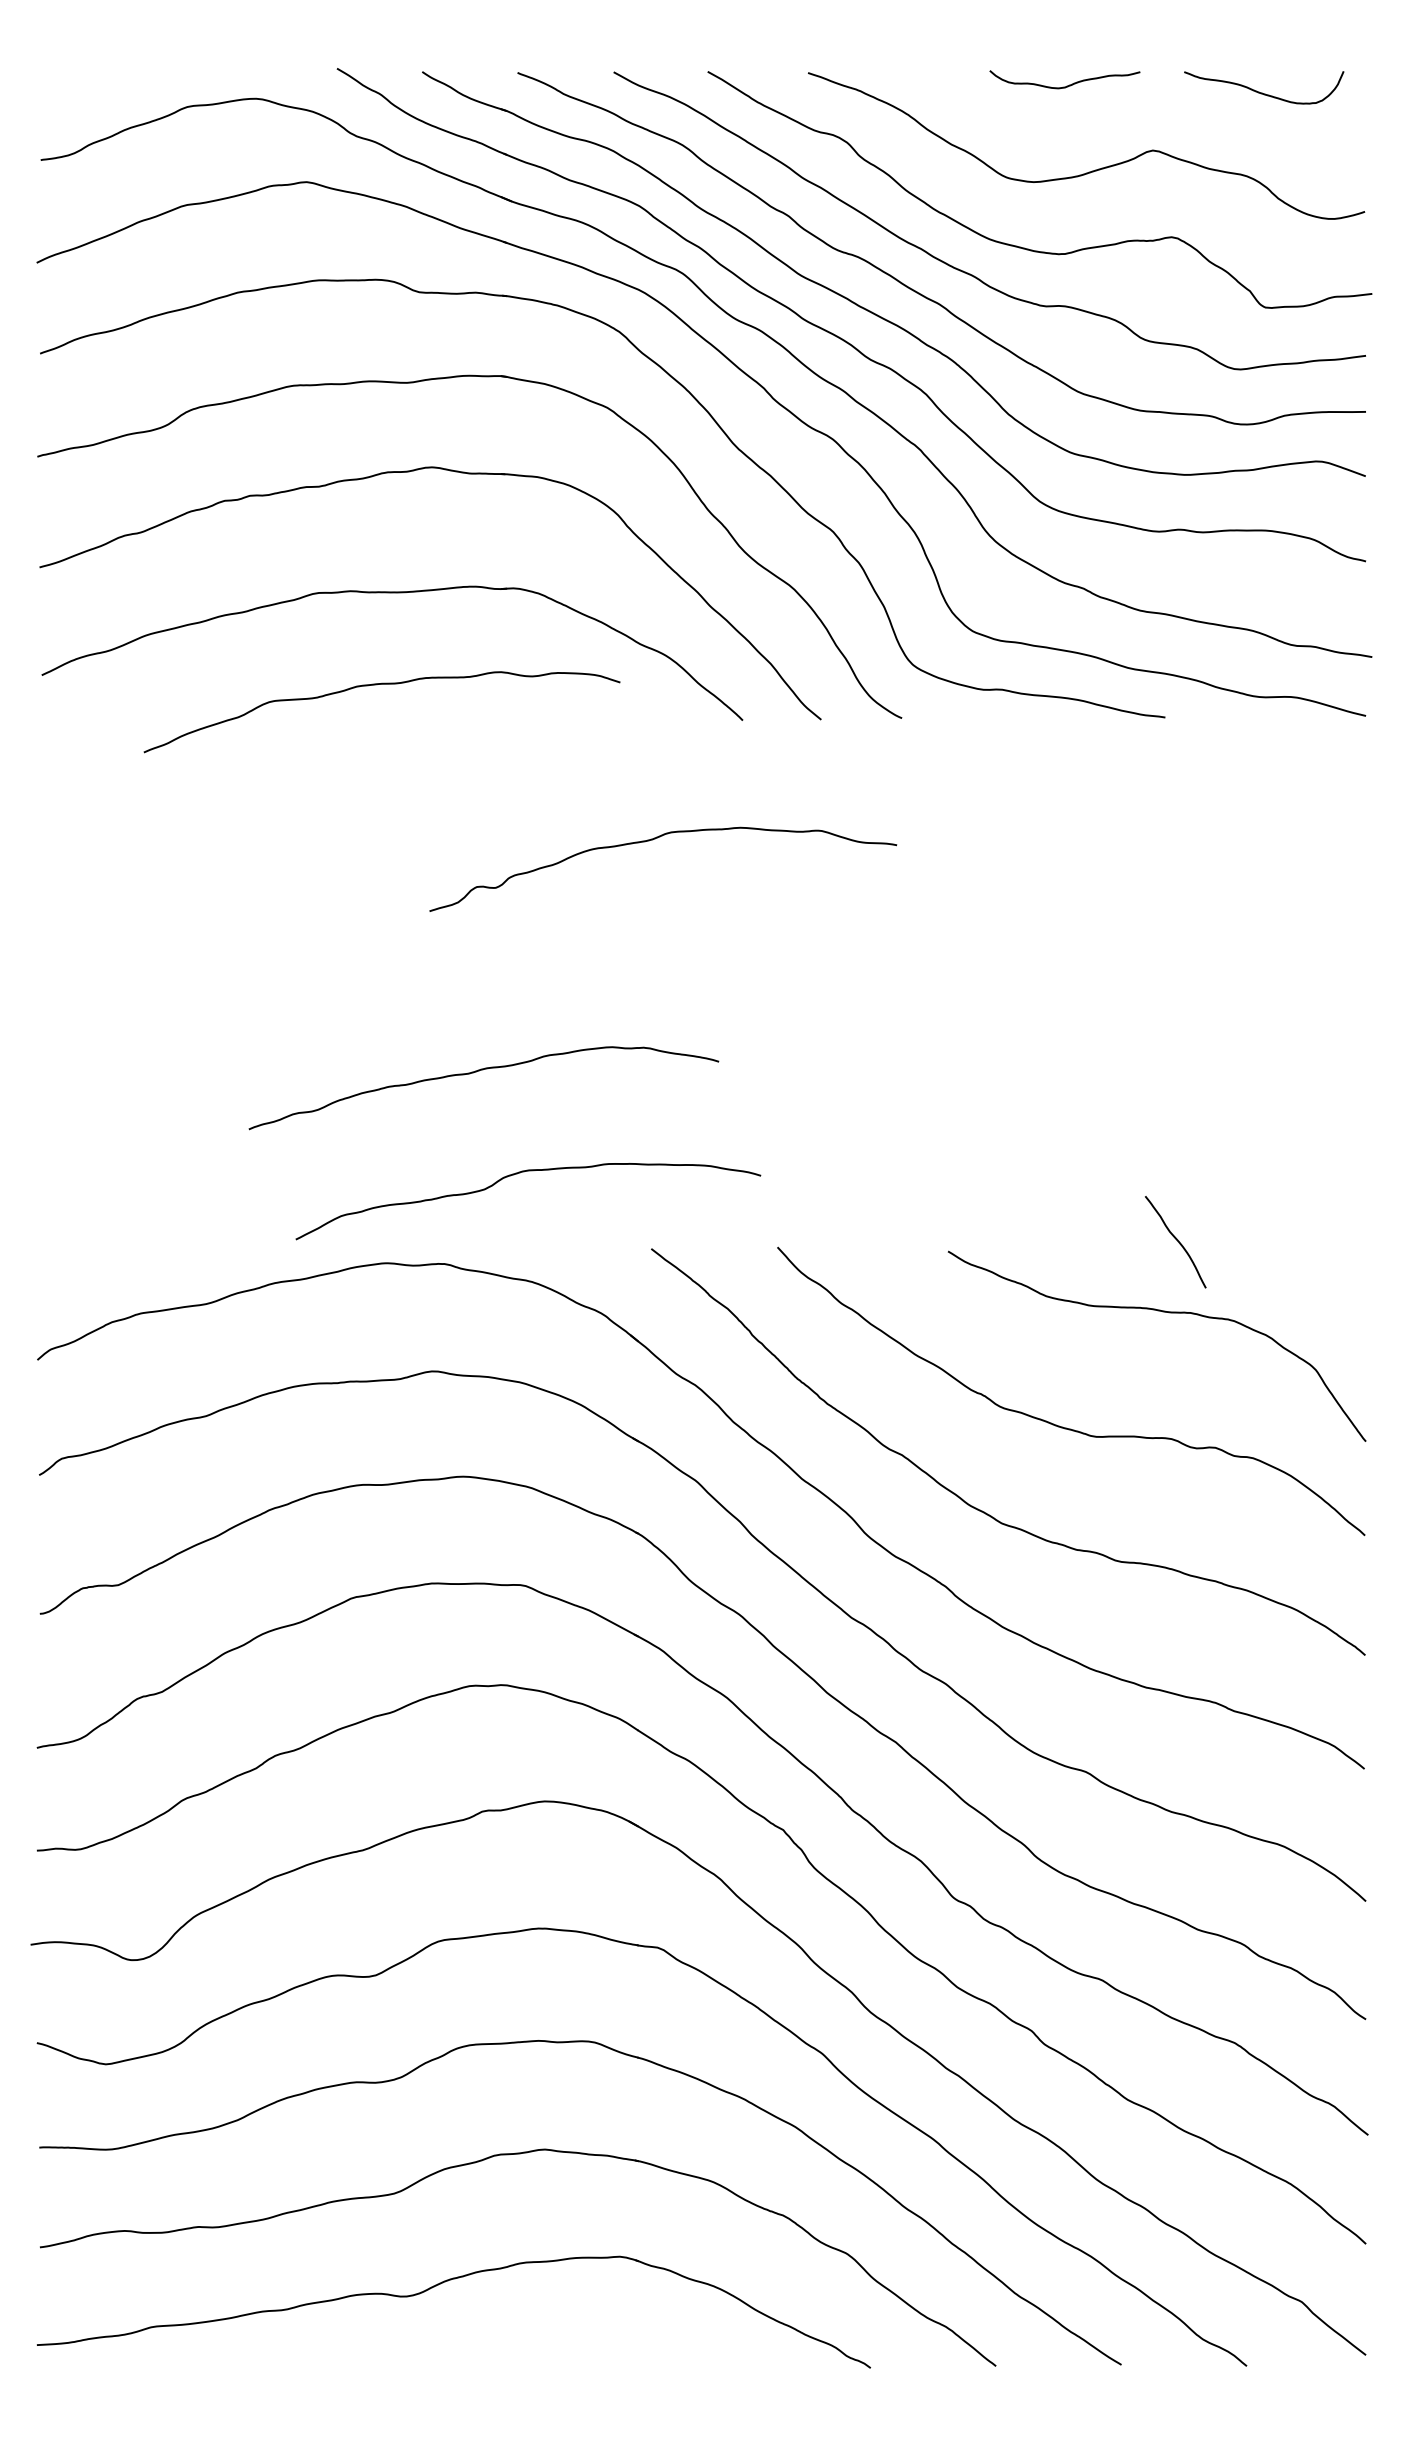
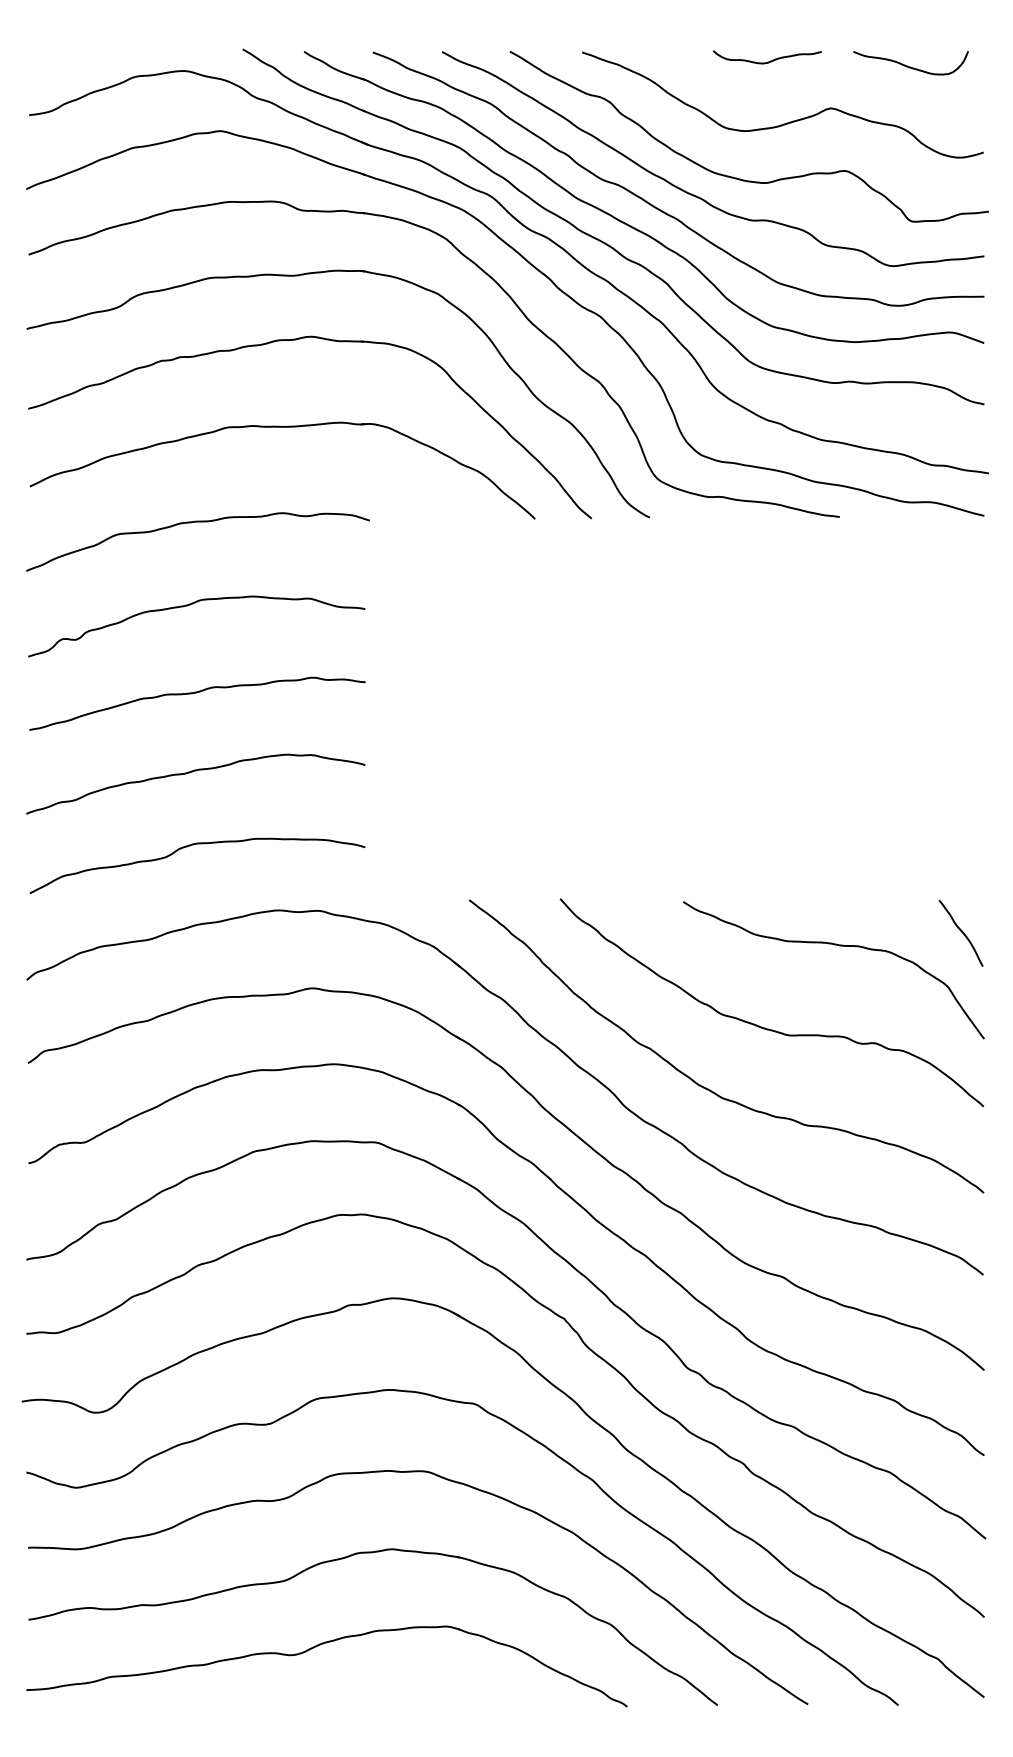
curve: (376, 685) -> (194, 522), moved
curve: (655, 839) -> (191, 604), moved
curve: (270, 962) -> (194, 693), added
curve: (479, 1071) -> (192, 772), moved
curve: (520, 1173) -> (191, 845), moved
curve: (1176, 1240) -> (961, 932), moved

